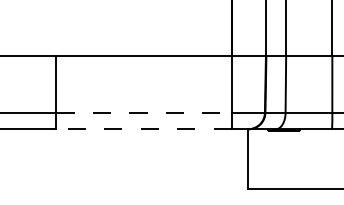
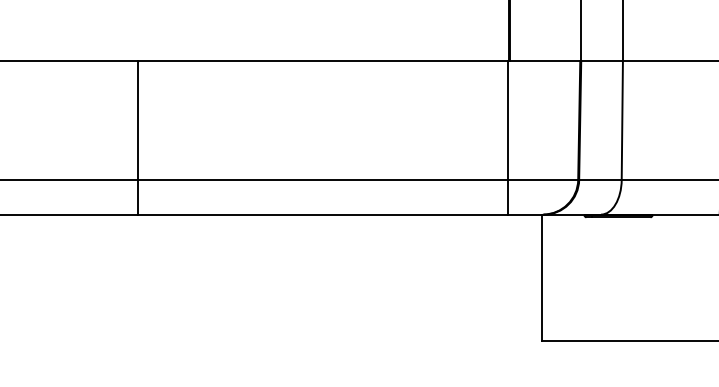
line: (144, 112) -> (324, 179), dashed -> solid
line: (144, 129) -> (324, 215), dashed -> solid

